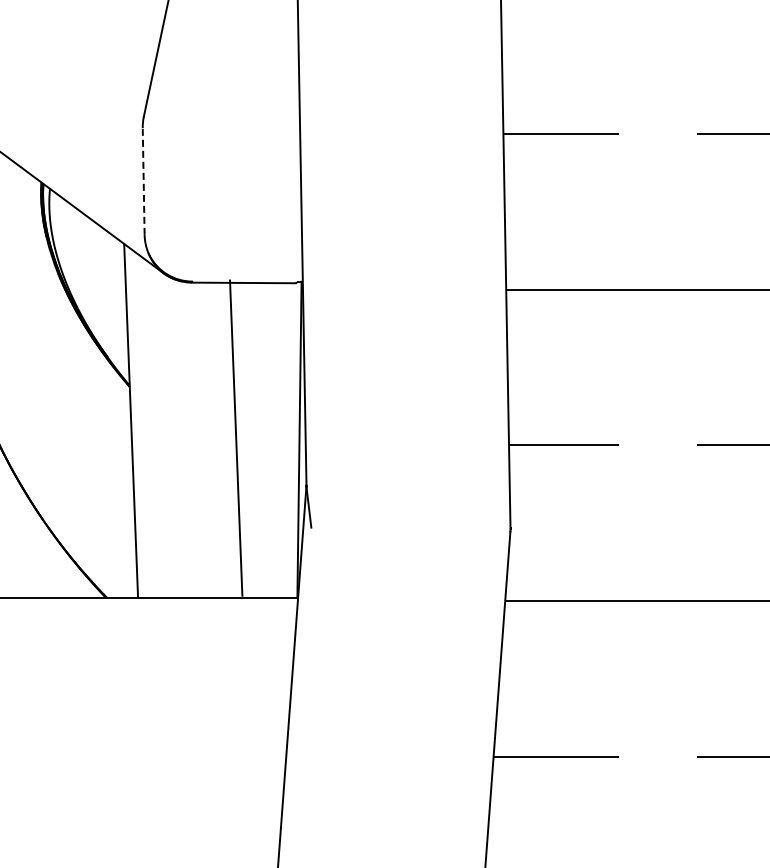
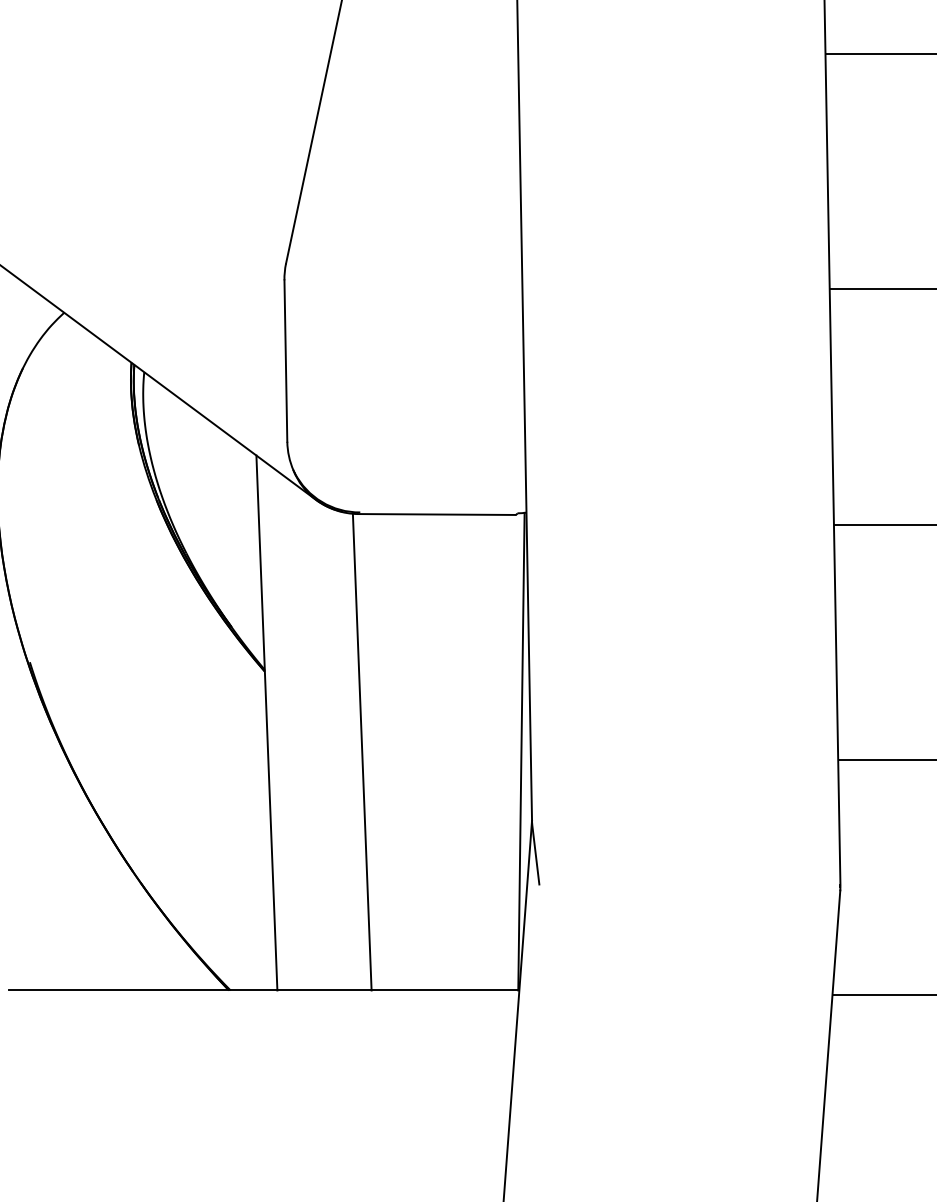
line: (143, 180) -> (285, 359), dashed -> solid
line: (236, 437) -> (362, 751), moved

